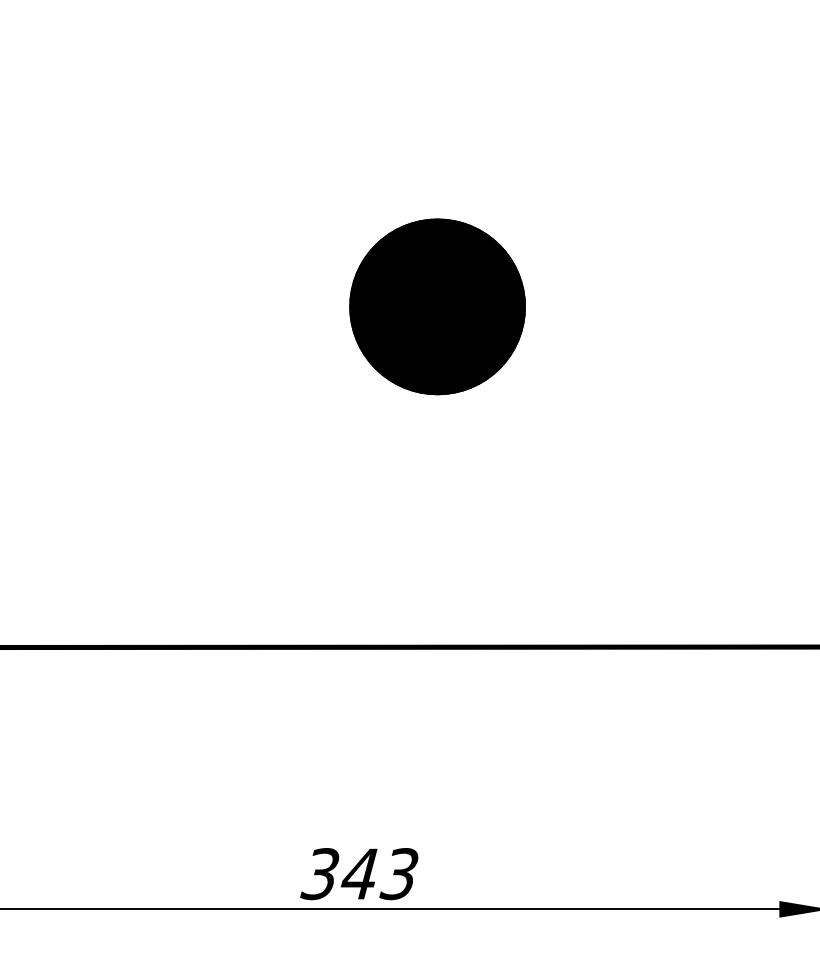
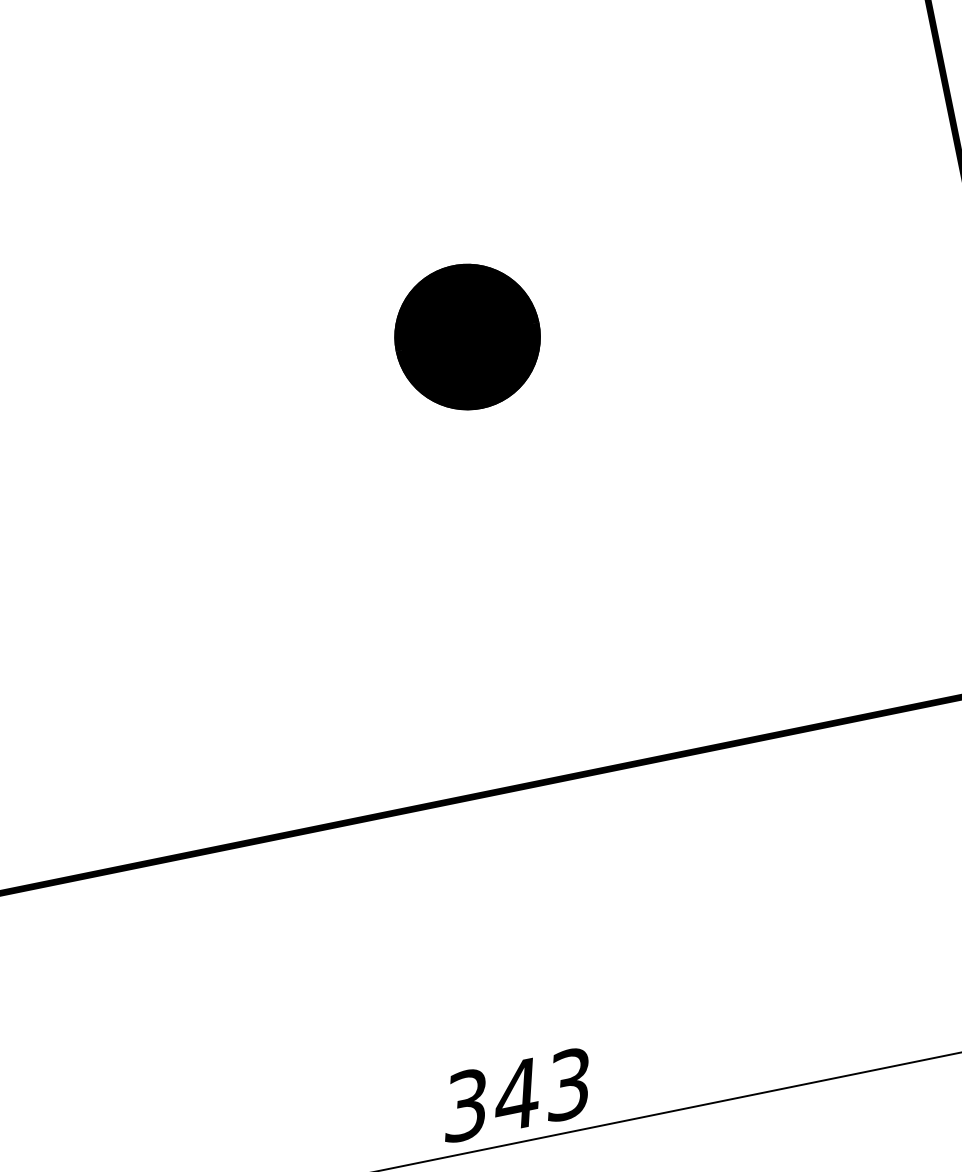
part: (437, 306) -> (467, 336), size x0.62

